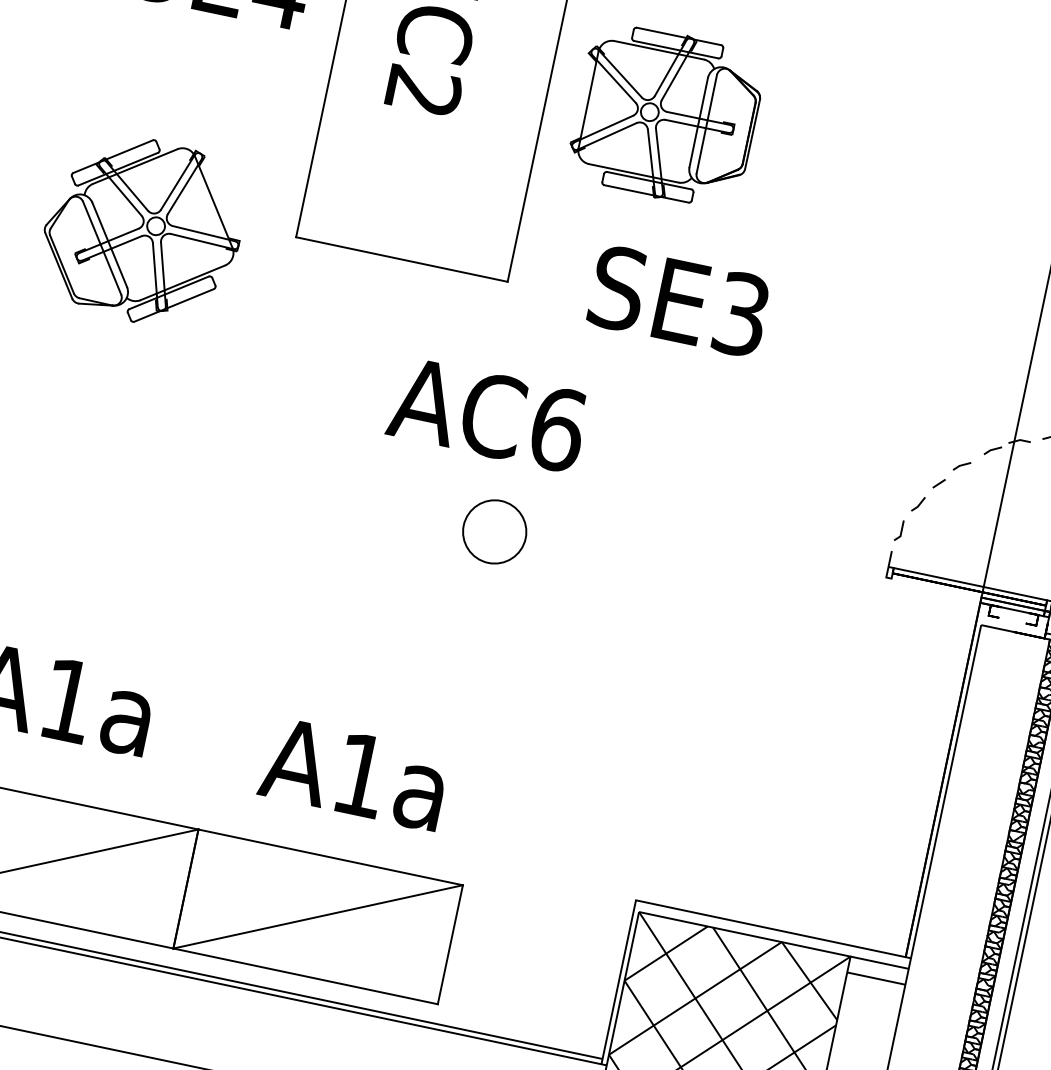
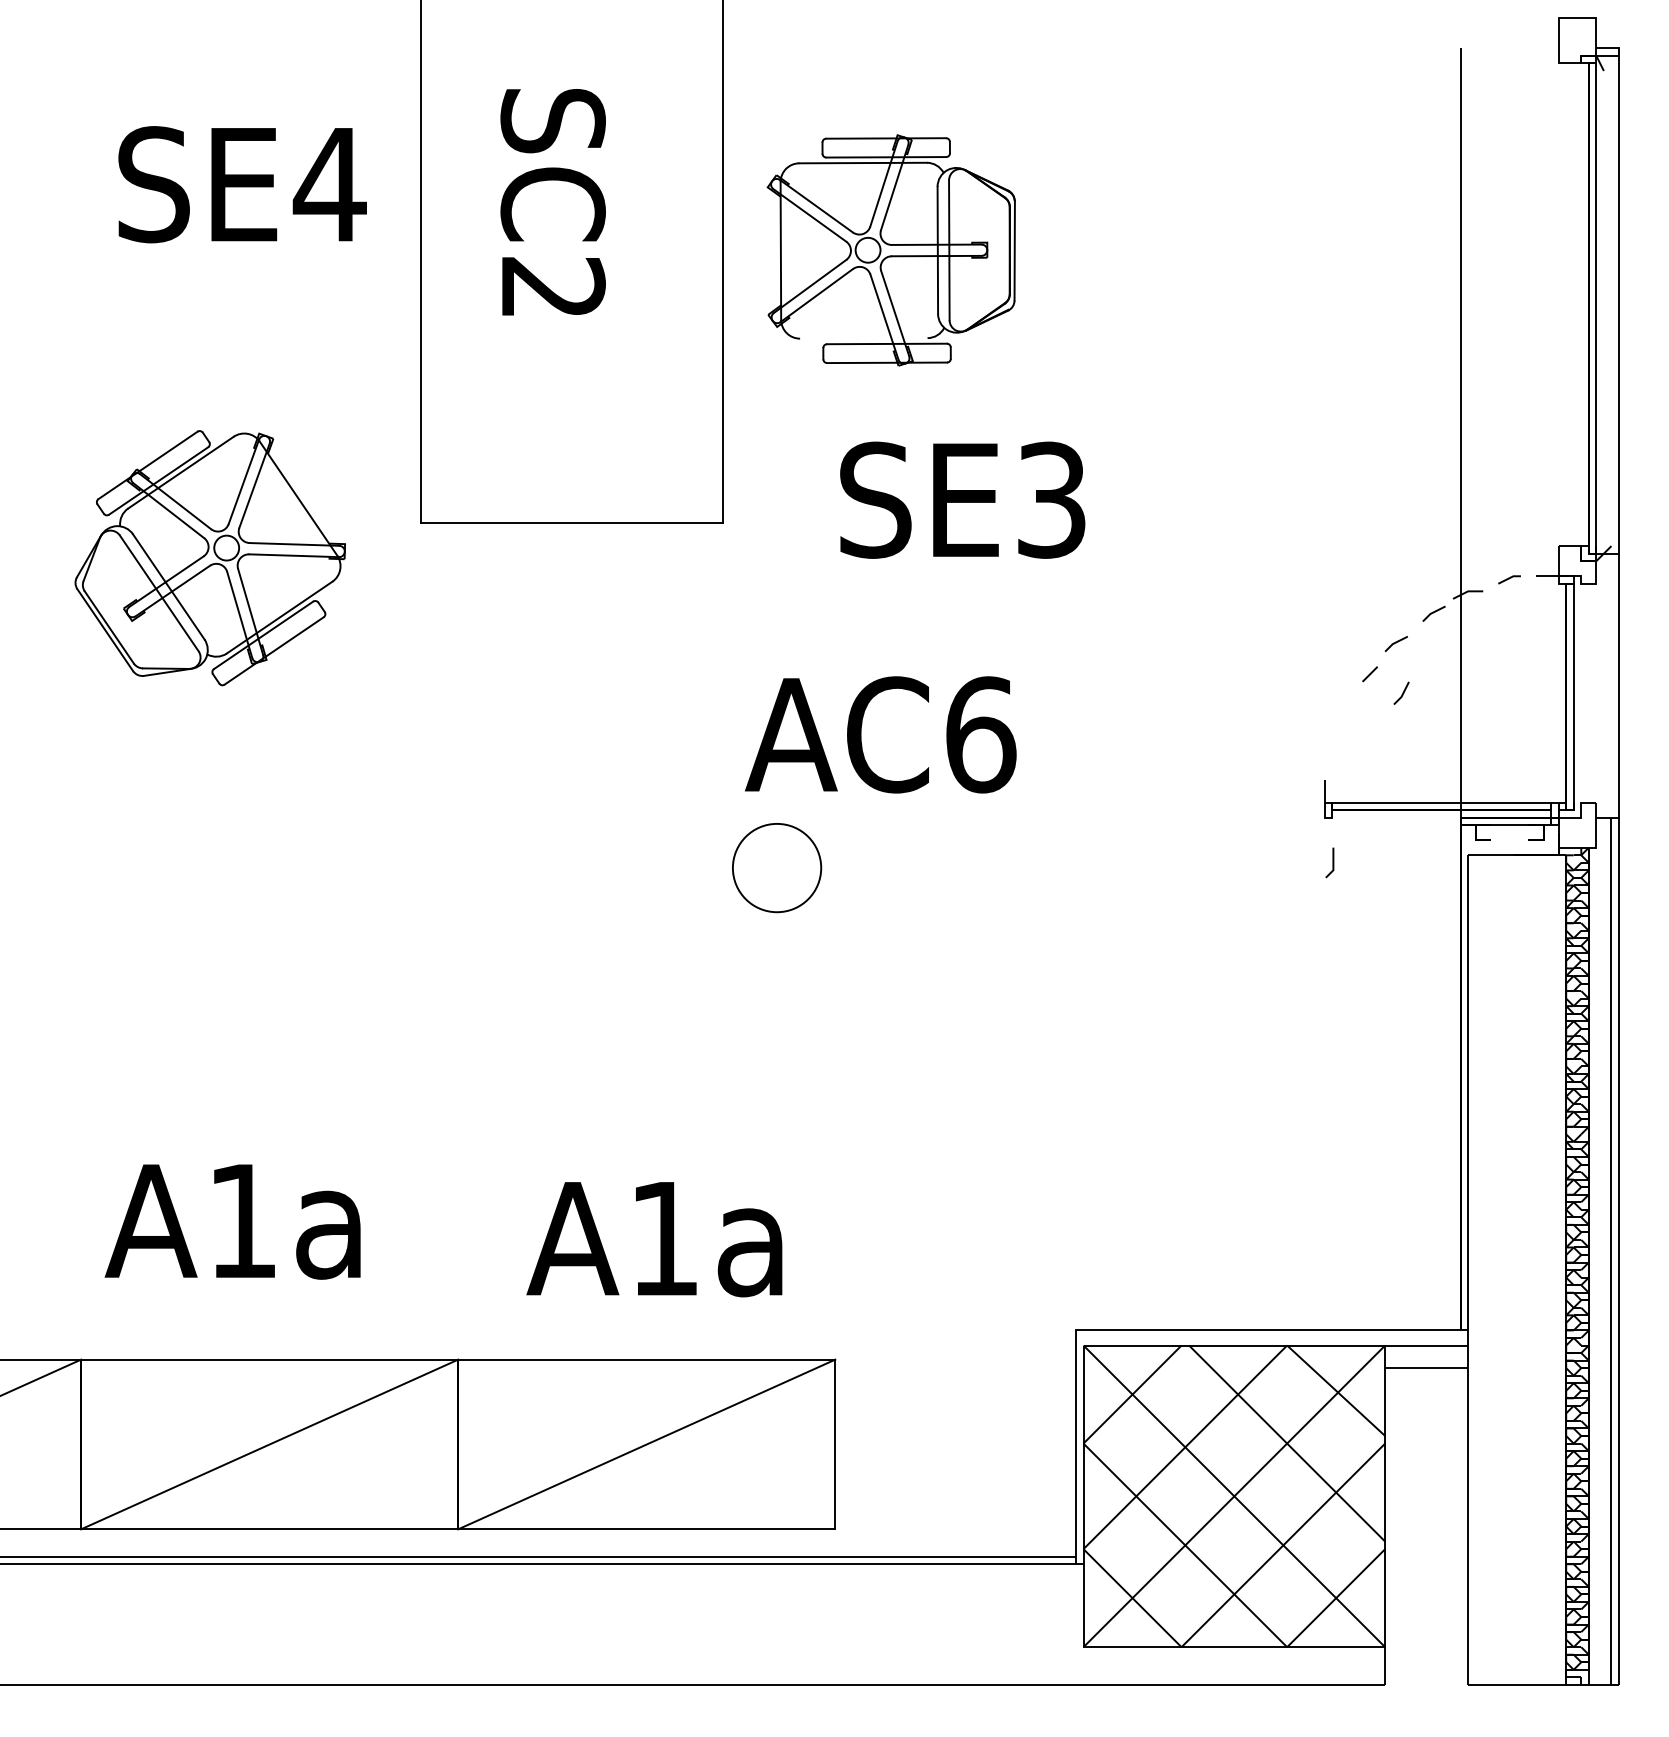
line: (633, 173) -> (863, 338), removed
text: (487, 414) -> (880, 734), moved
line: (919, 503) -> (1402, 692), moved
line: (901, 530) -> (1332, 862), moved

